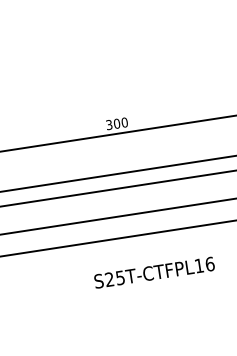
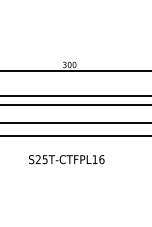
text: (154, 272) -> (66, 159), moved

